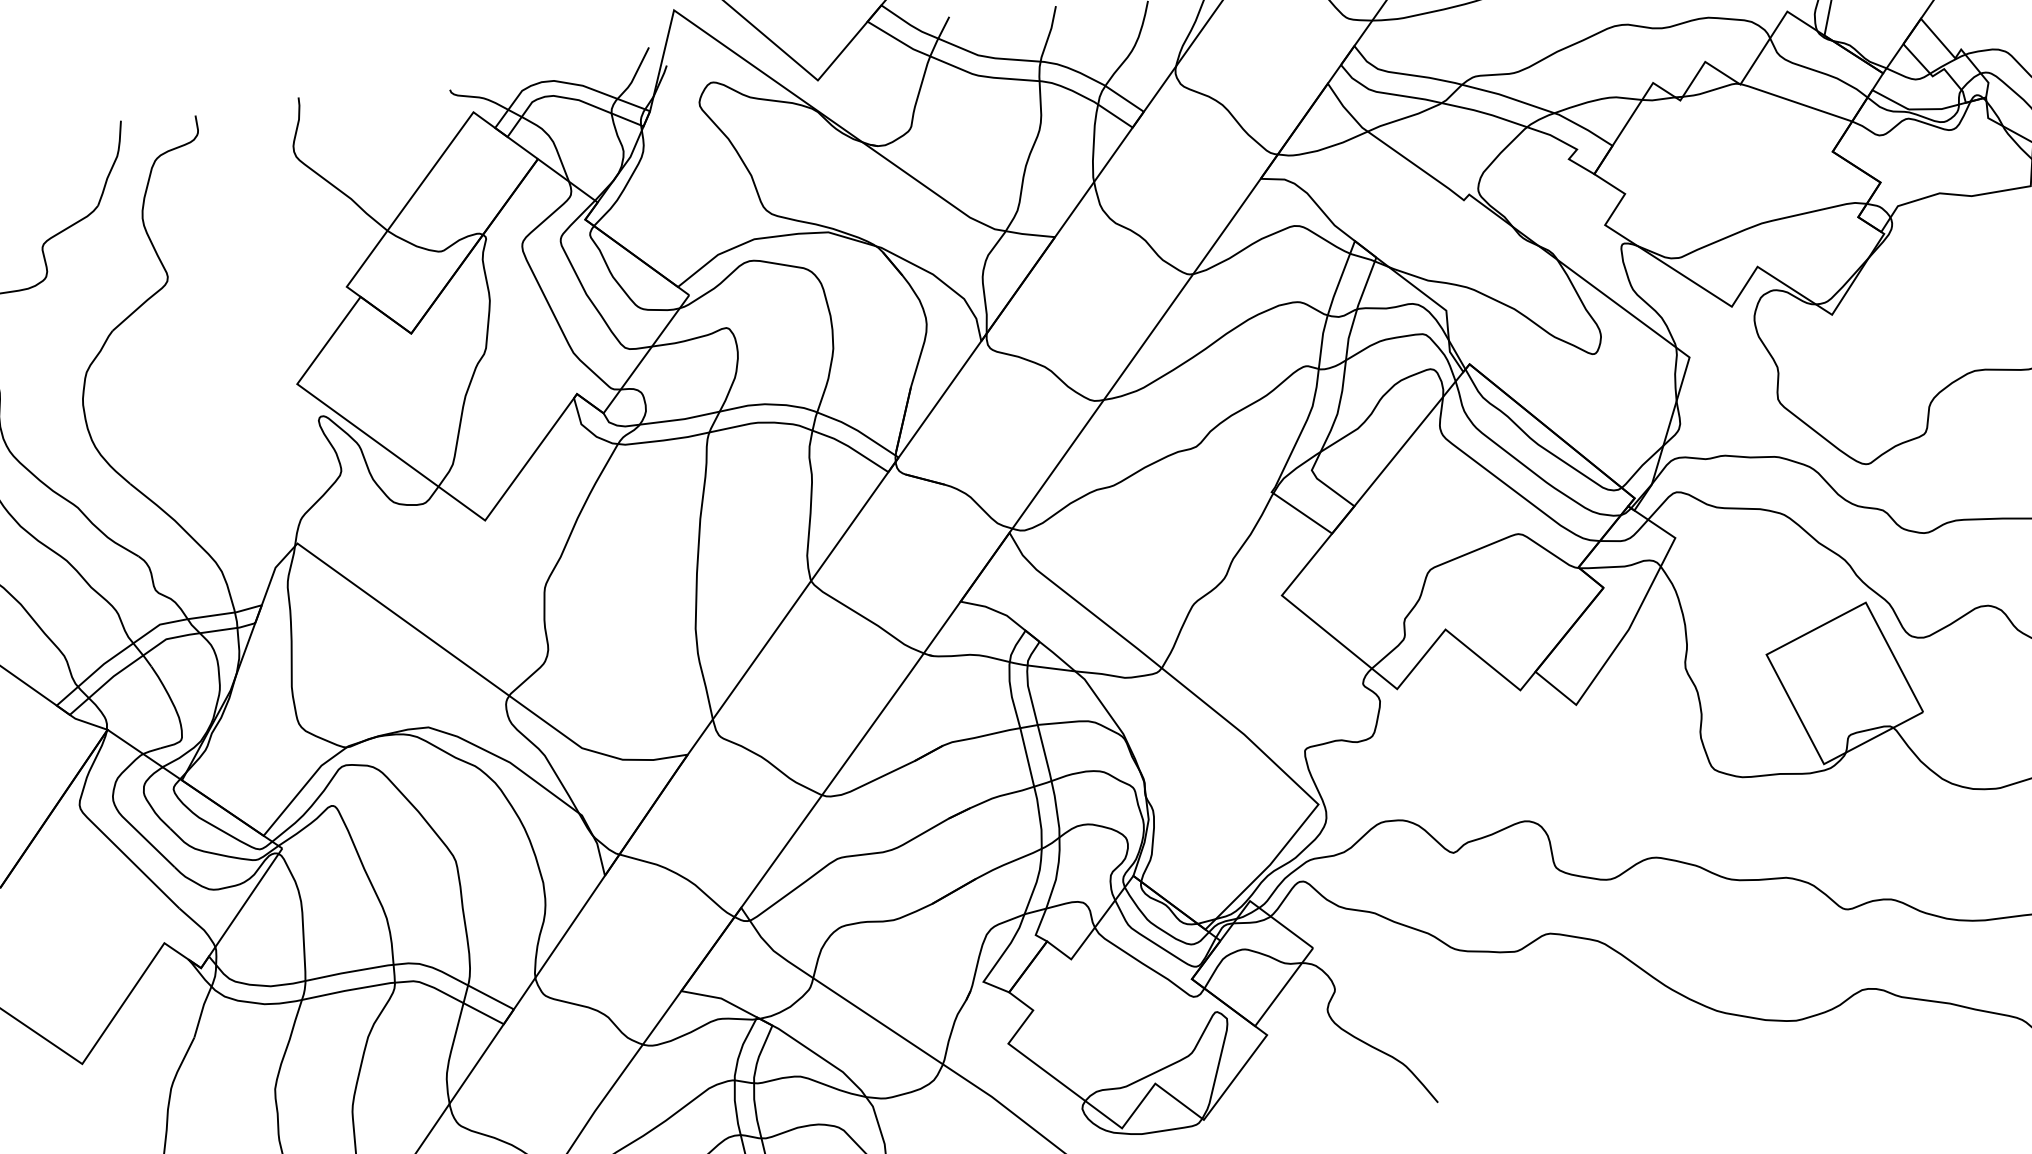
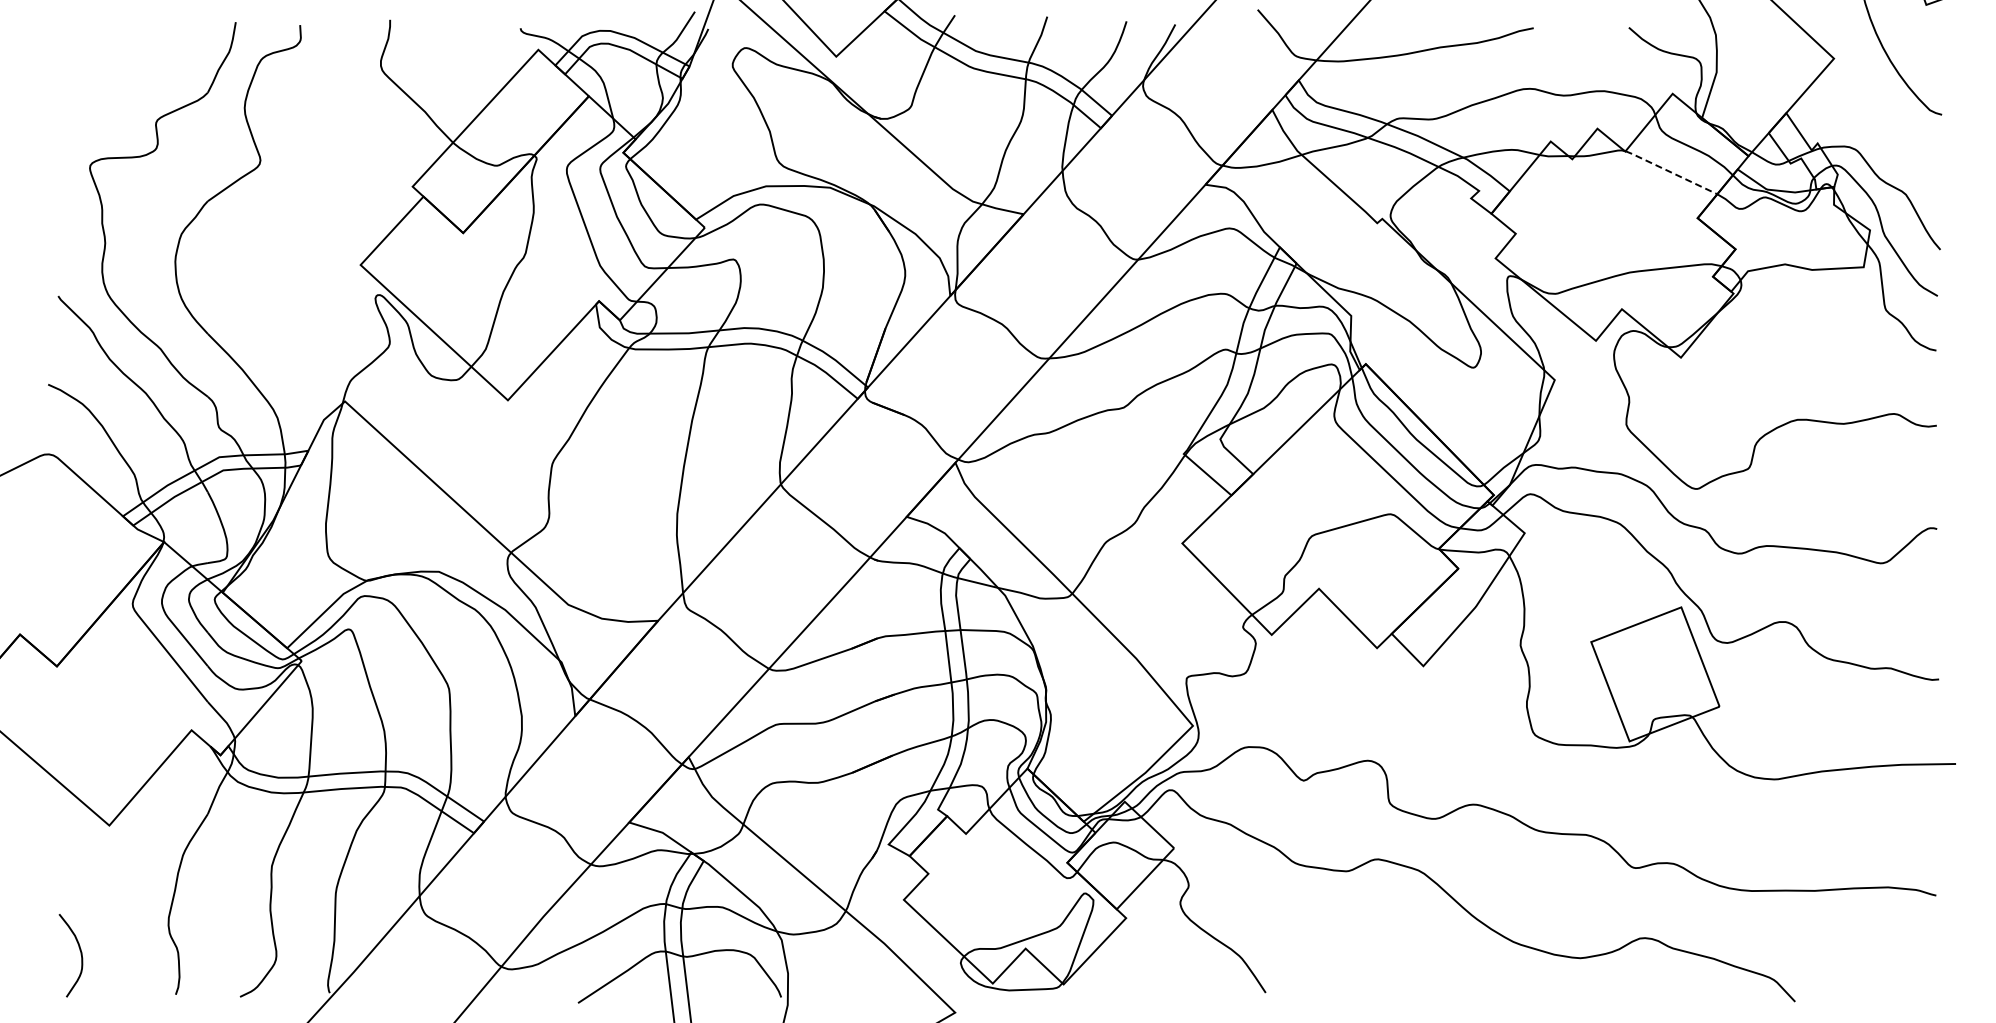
line: (1796, 102) -> (1671, 172), solid -> dashed

